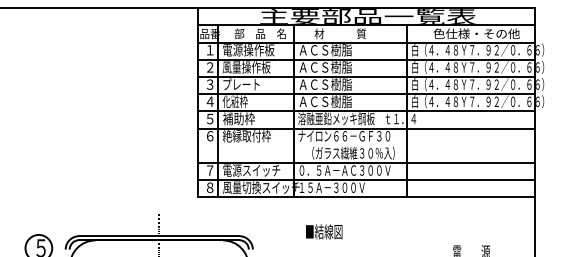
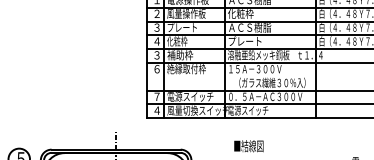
text: (324, 67) -> (249, 13), ＡＣＳ樹脂 -> 化粧枠
text: (325, 101) -> (249, 41), ＡＣＳ樹脂 -> プレート
text: (210, 118) -> (157, 54), ５ -> ３
text: (344, 135) -> (265, 68), ナイロン６６－ＧＦ３０ -> １５Ａ－３００Ｖ
text: (209, 187) -> (156, 110), ８ -> ４
text: (331, 187) -> (254, 110), １５Ａ－３００Ｖ -> 電源スイッチ

